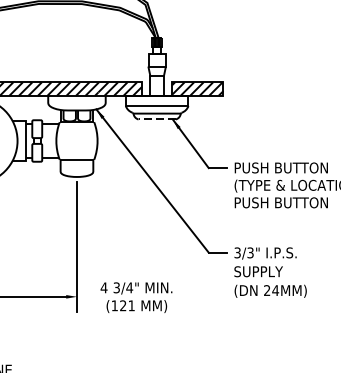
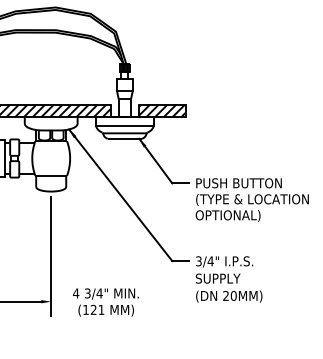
line: (156, 119) -> (124, 138), dashed -> solid
text: (280, 203) -> (238, 215), PUSH BUTTON -> OPTIONAL)
text: (250, 253) -> (210, 261), 3/3" -> 3/4"
text: (275, 290) -> (233, 295), 24MM) -> 20MM)

